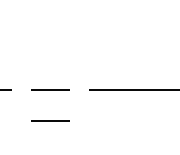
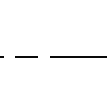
line: (50, 119) -> (26, 74), removed

